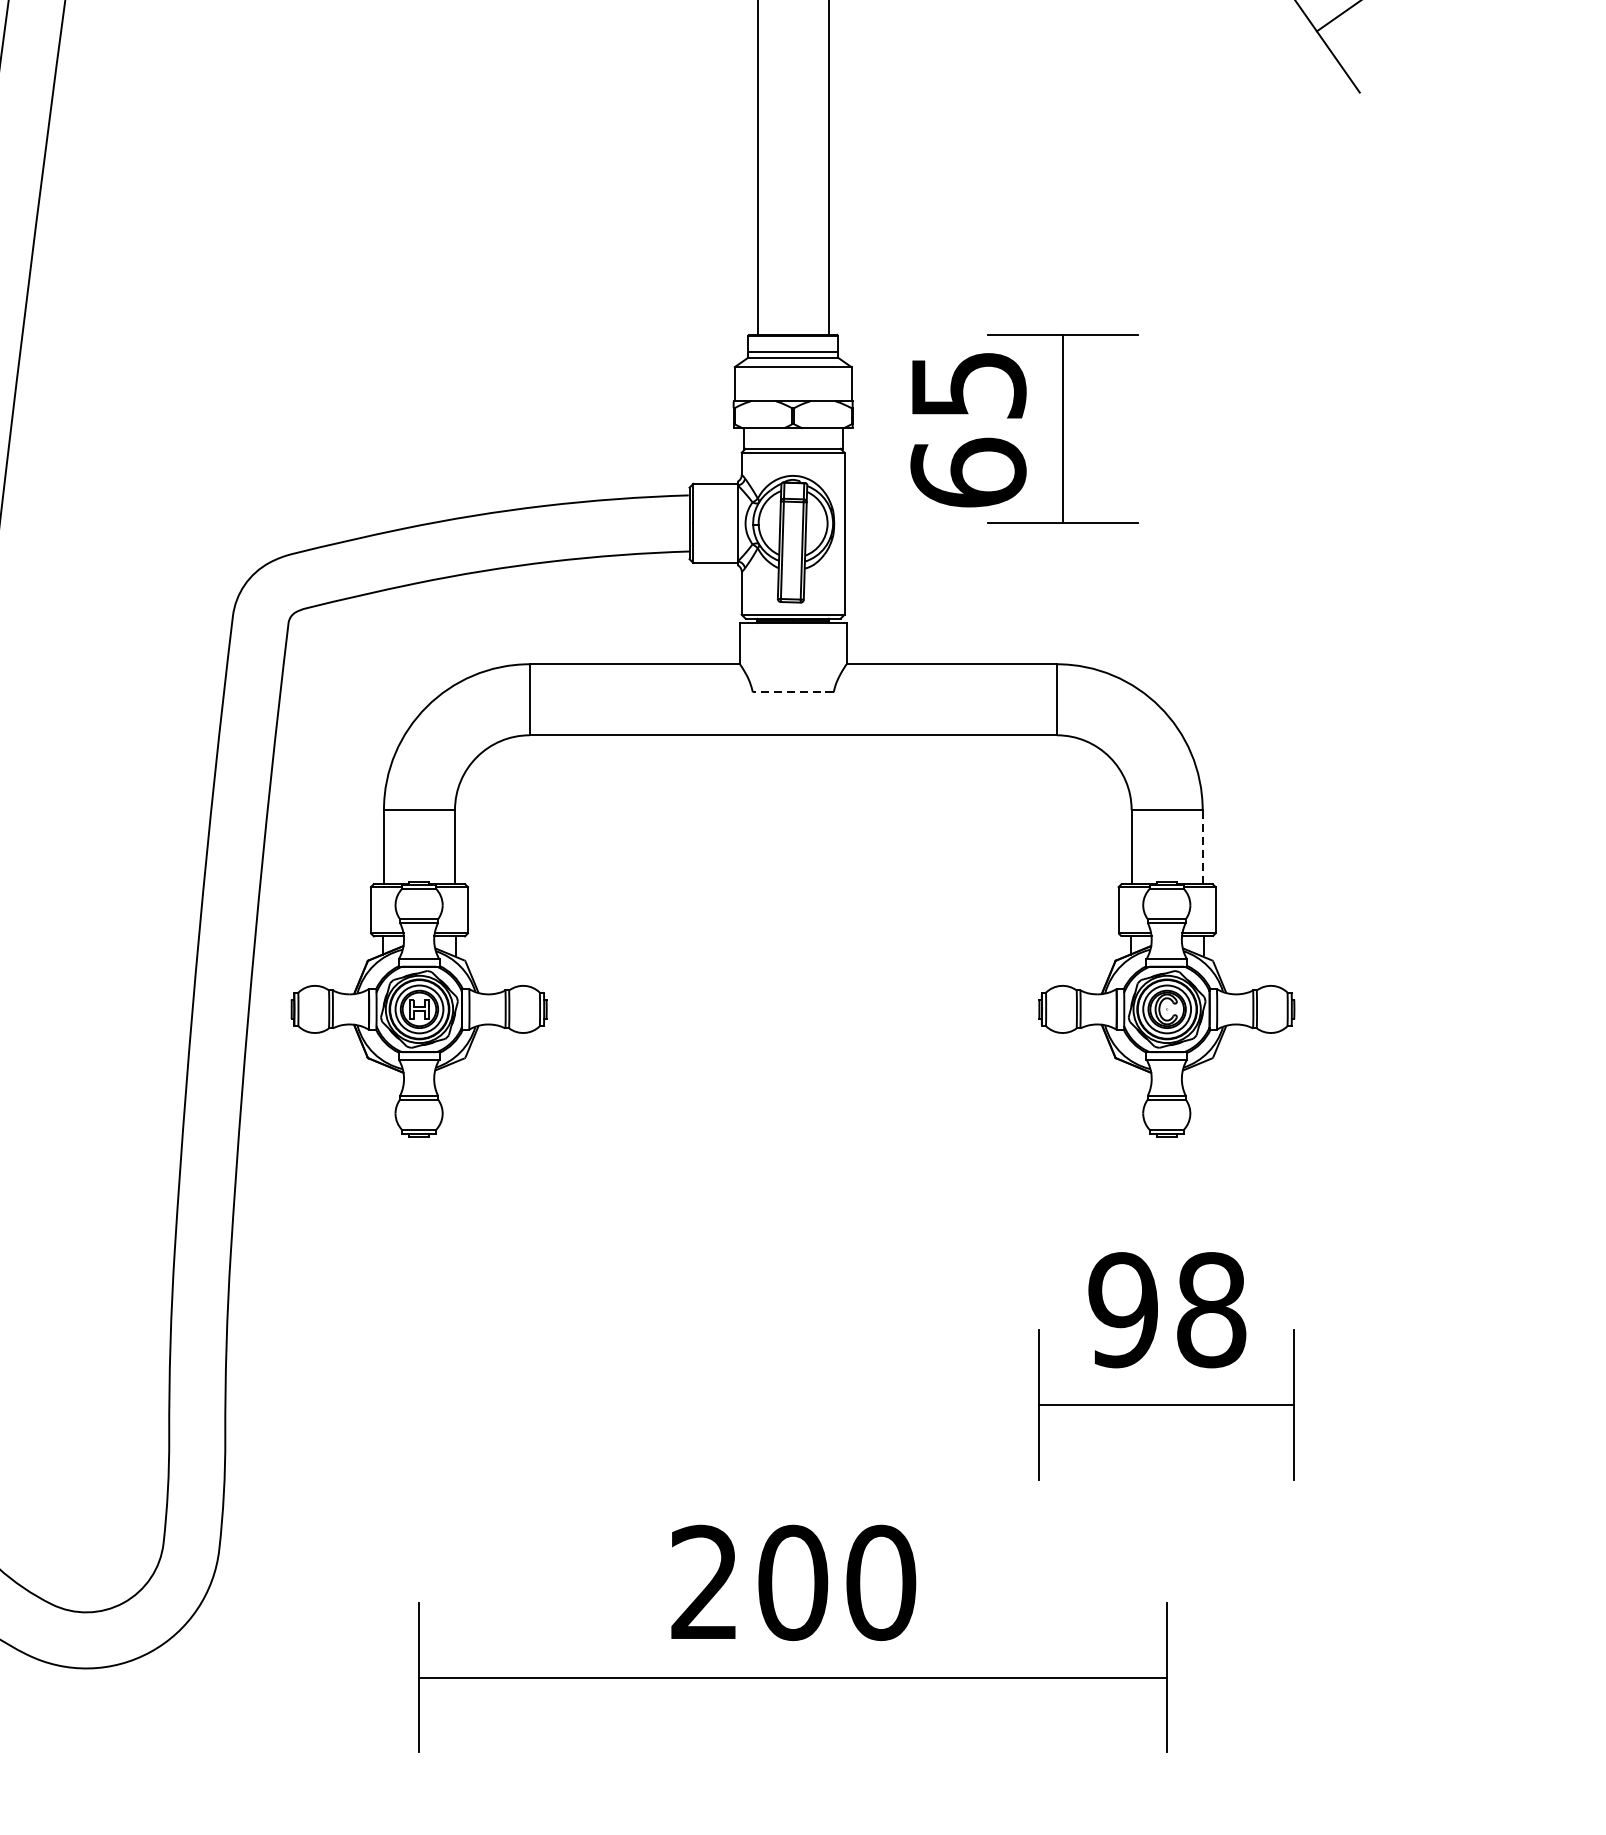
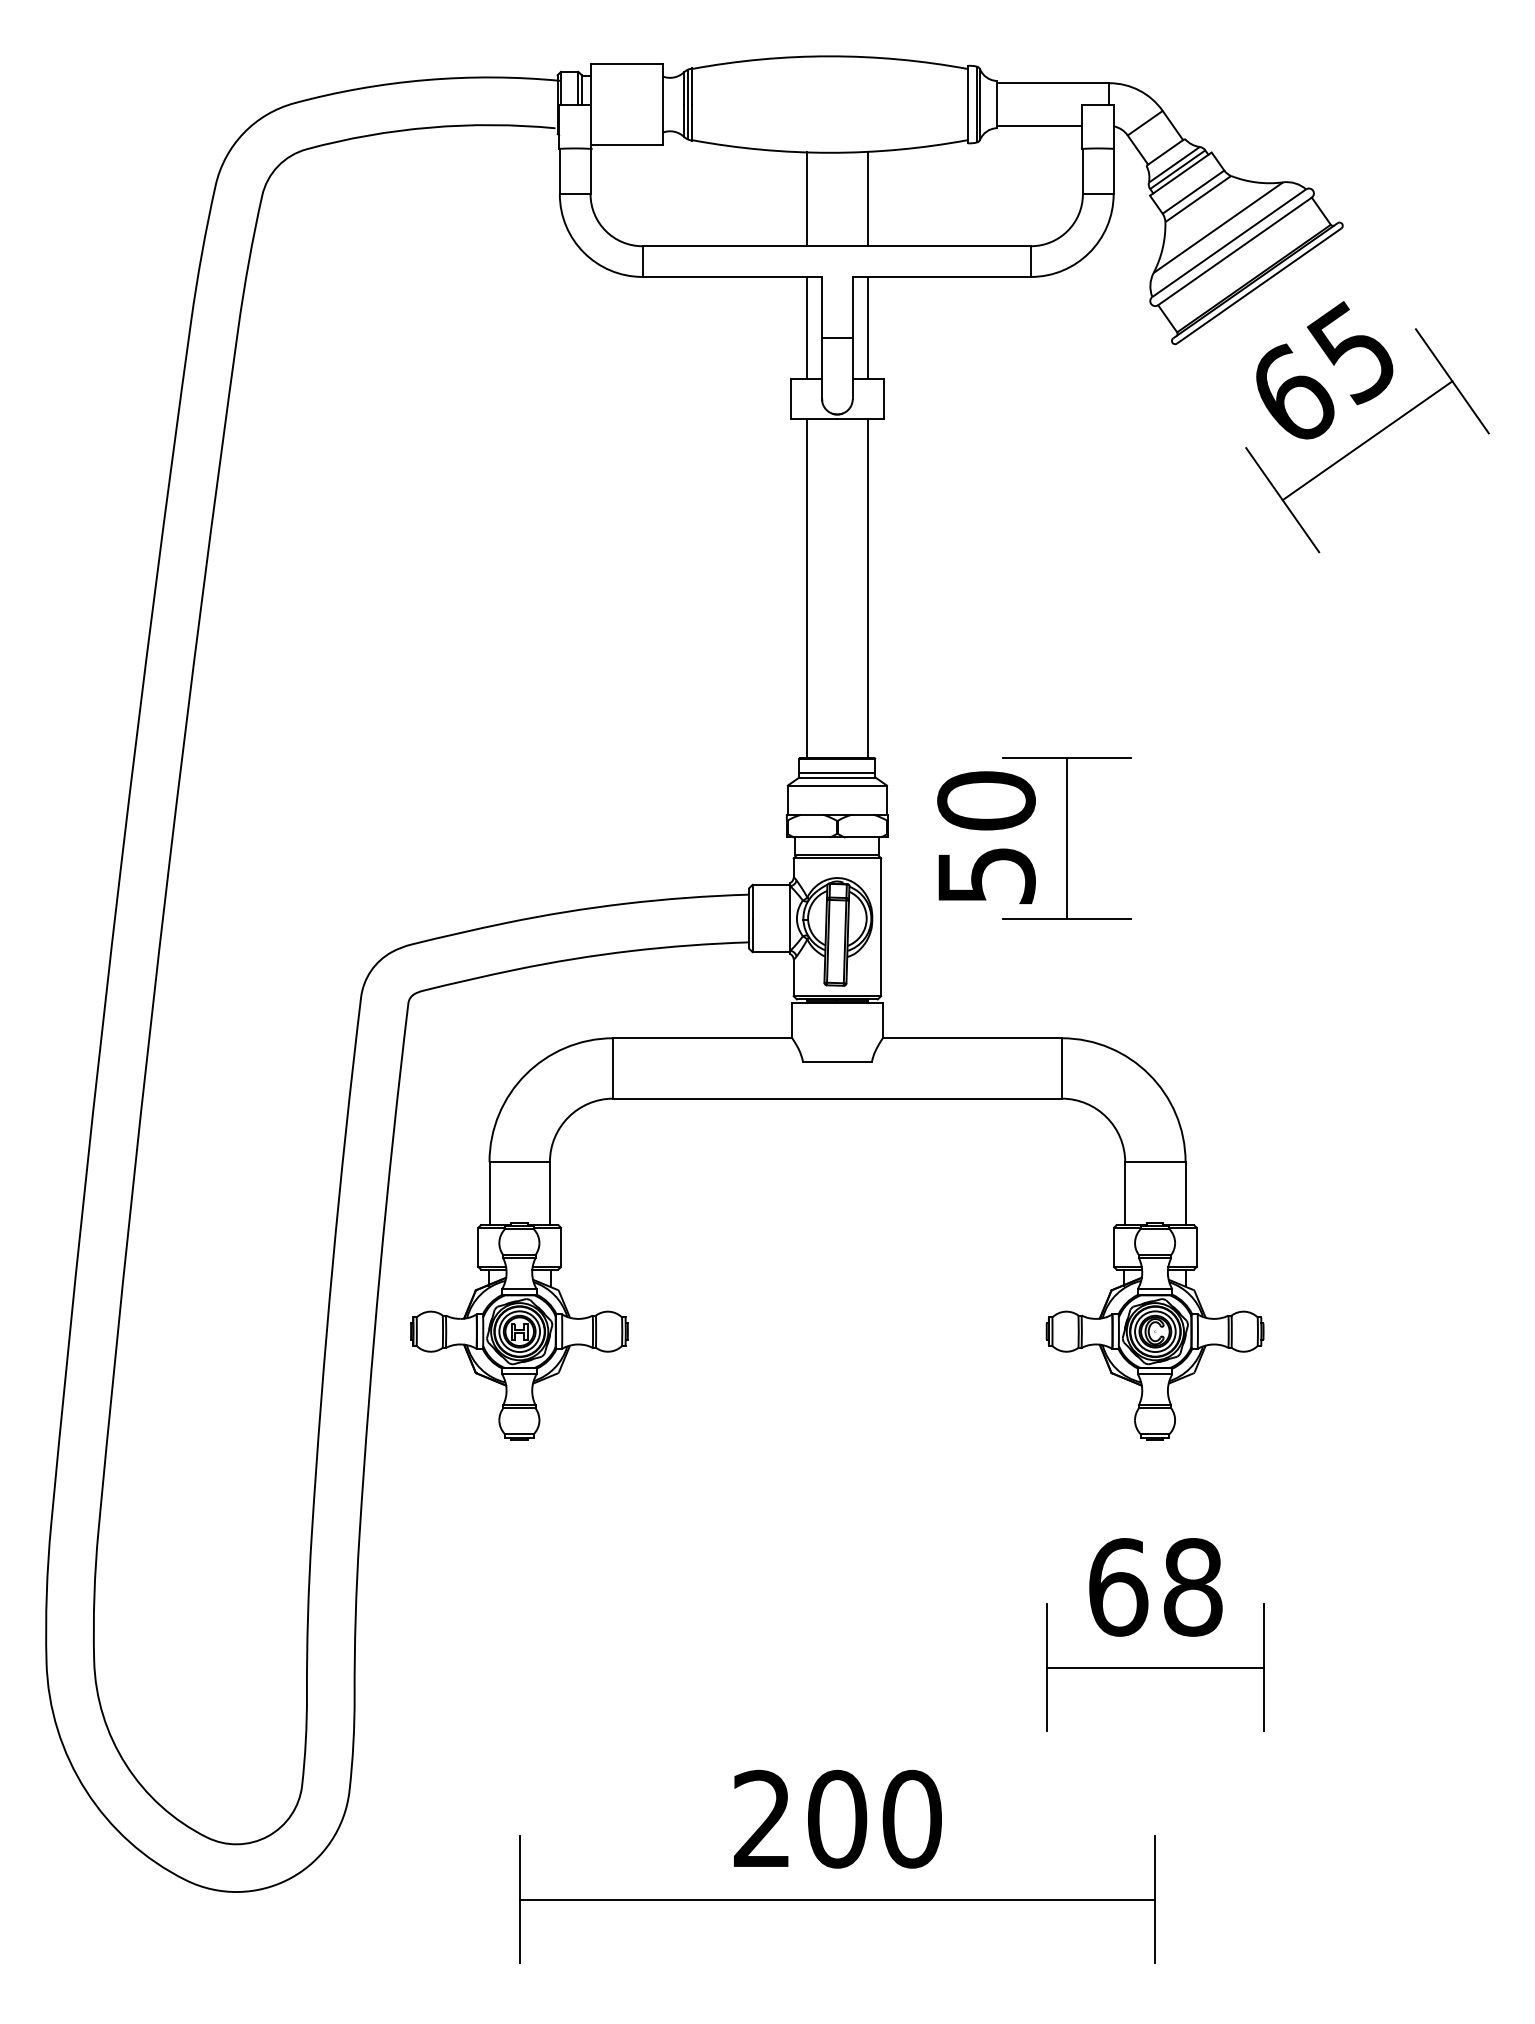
text: (968, 428) -> (986, 837), 65 -> 50
line: (793, 692) -> (837, 1062), dashed -> solid
line: (1202, 846) -> (1185, 1193), dashed -> solid
text: (1123, 1310) -> (1118, 1587), 98 -> 68

